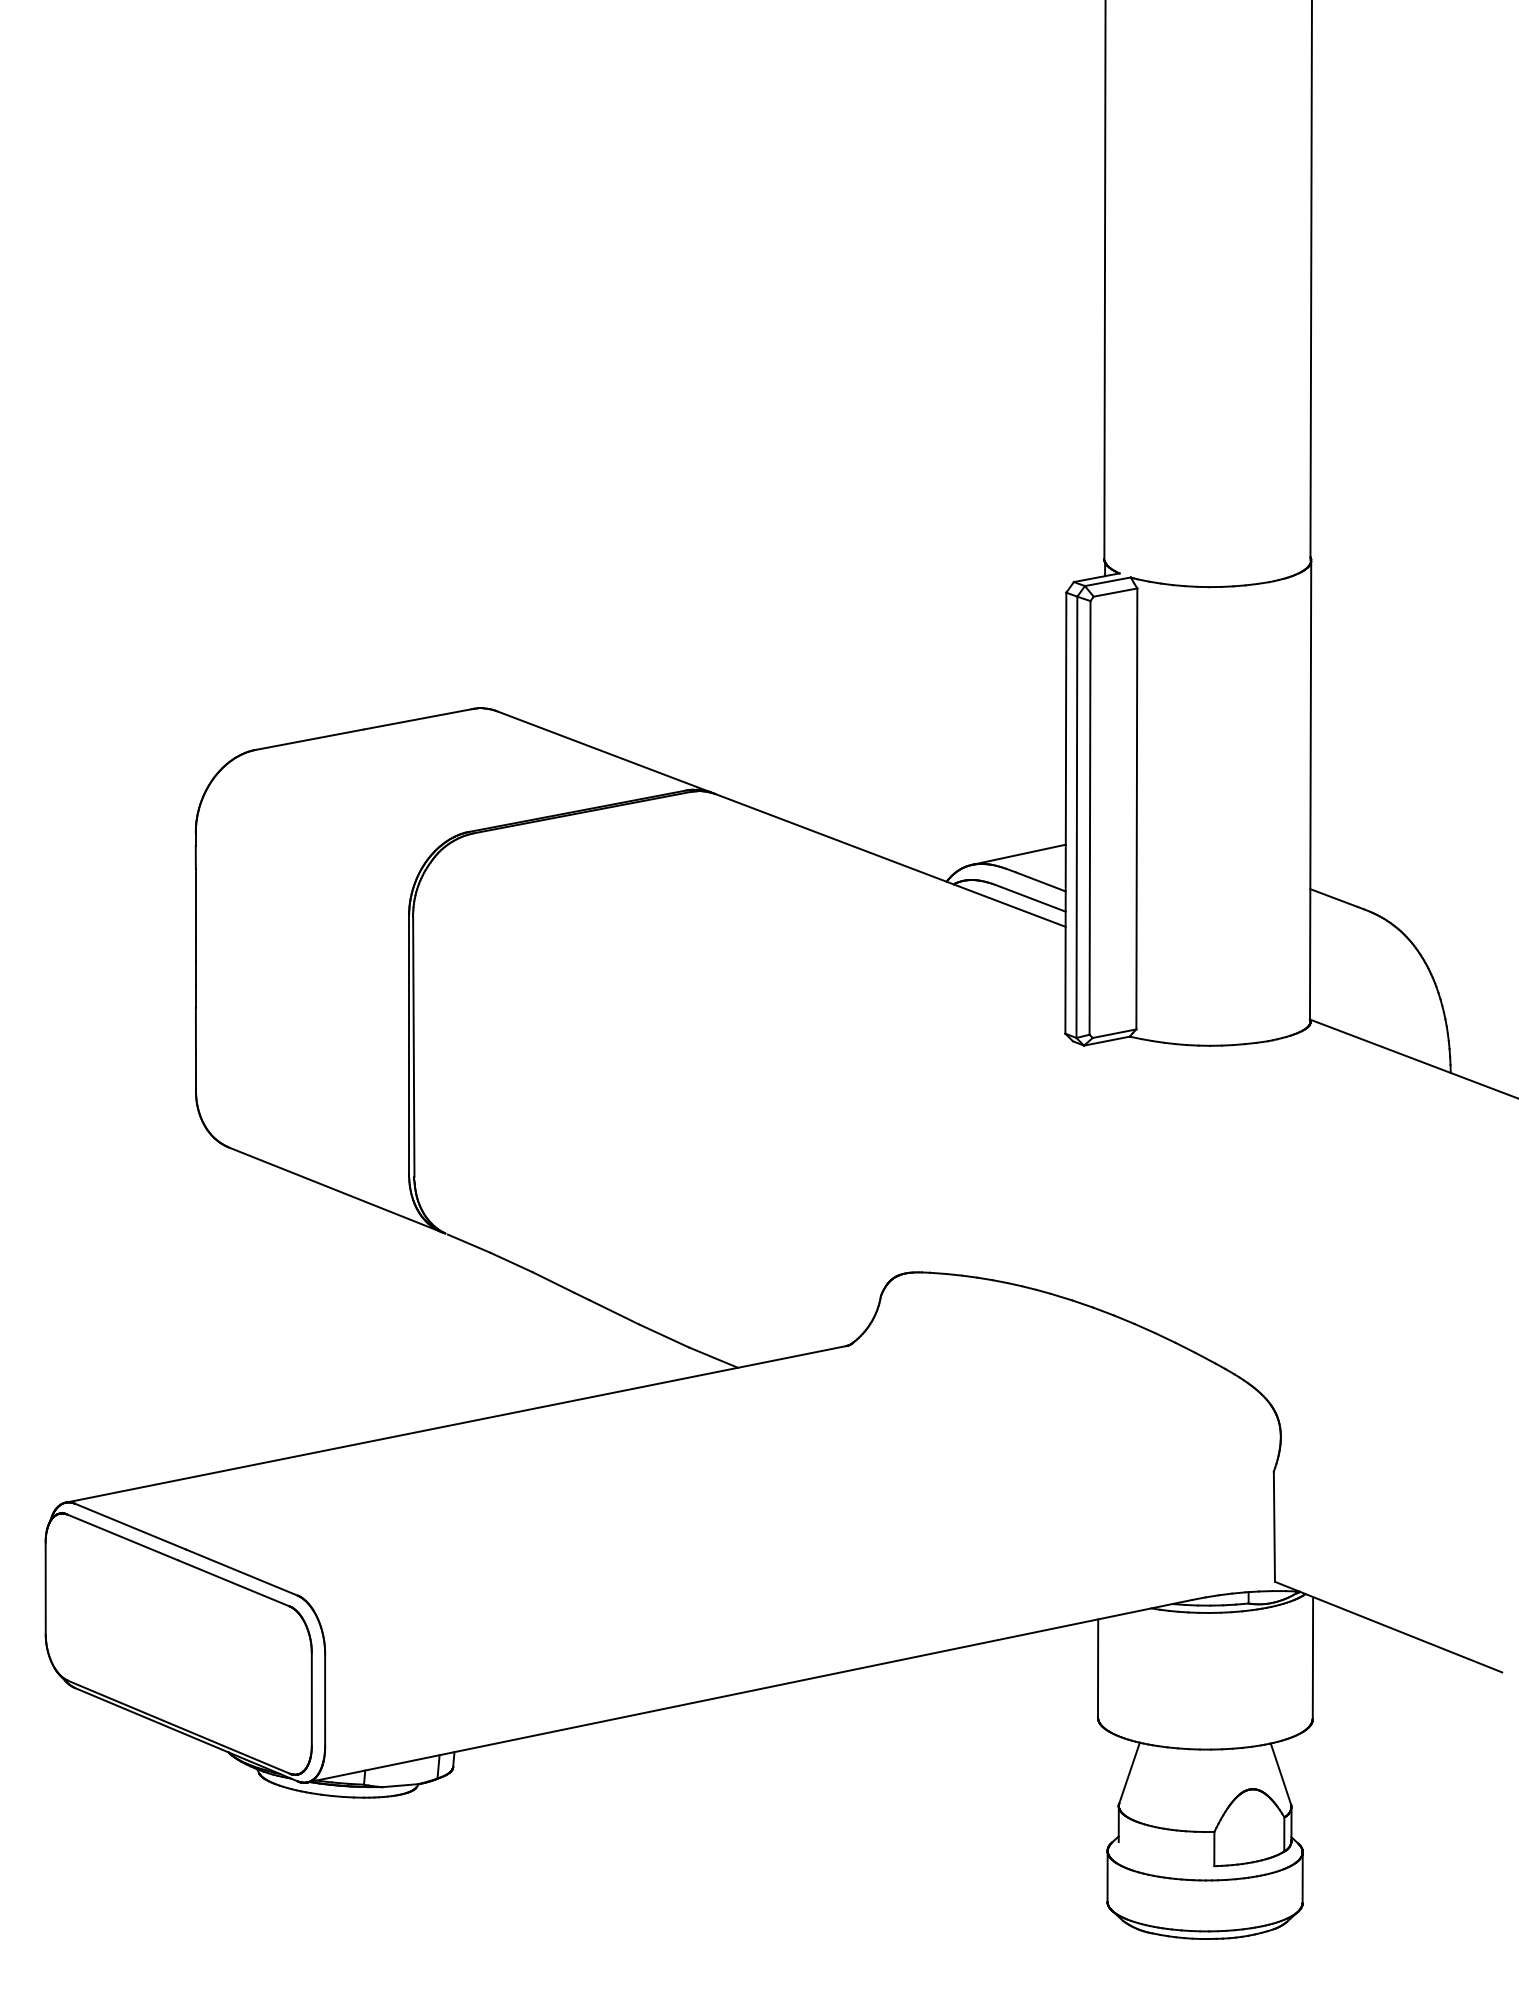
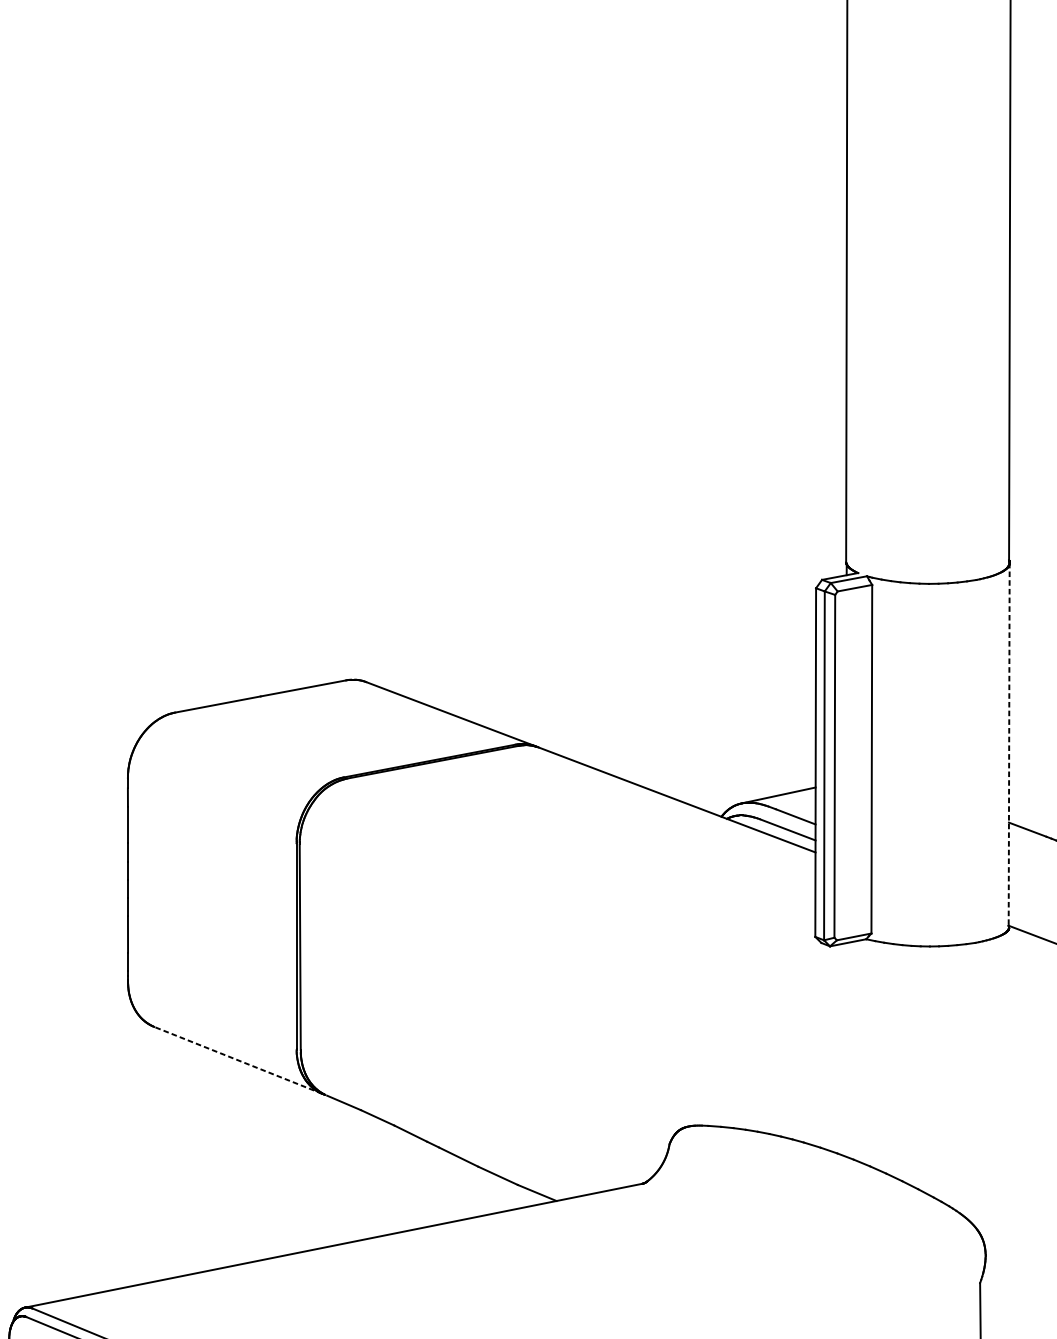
line: (1310, 790) -> (1009, 744), solid -> dashed
line: (334, 1189) -> (237, 1060), solid -> dashed

